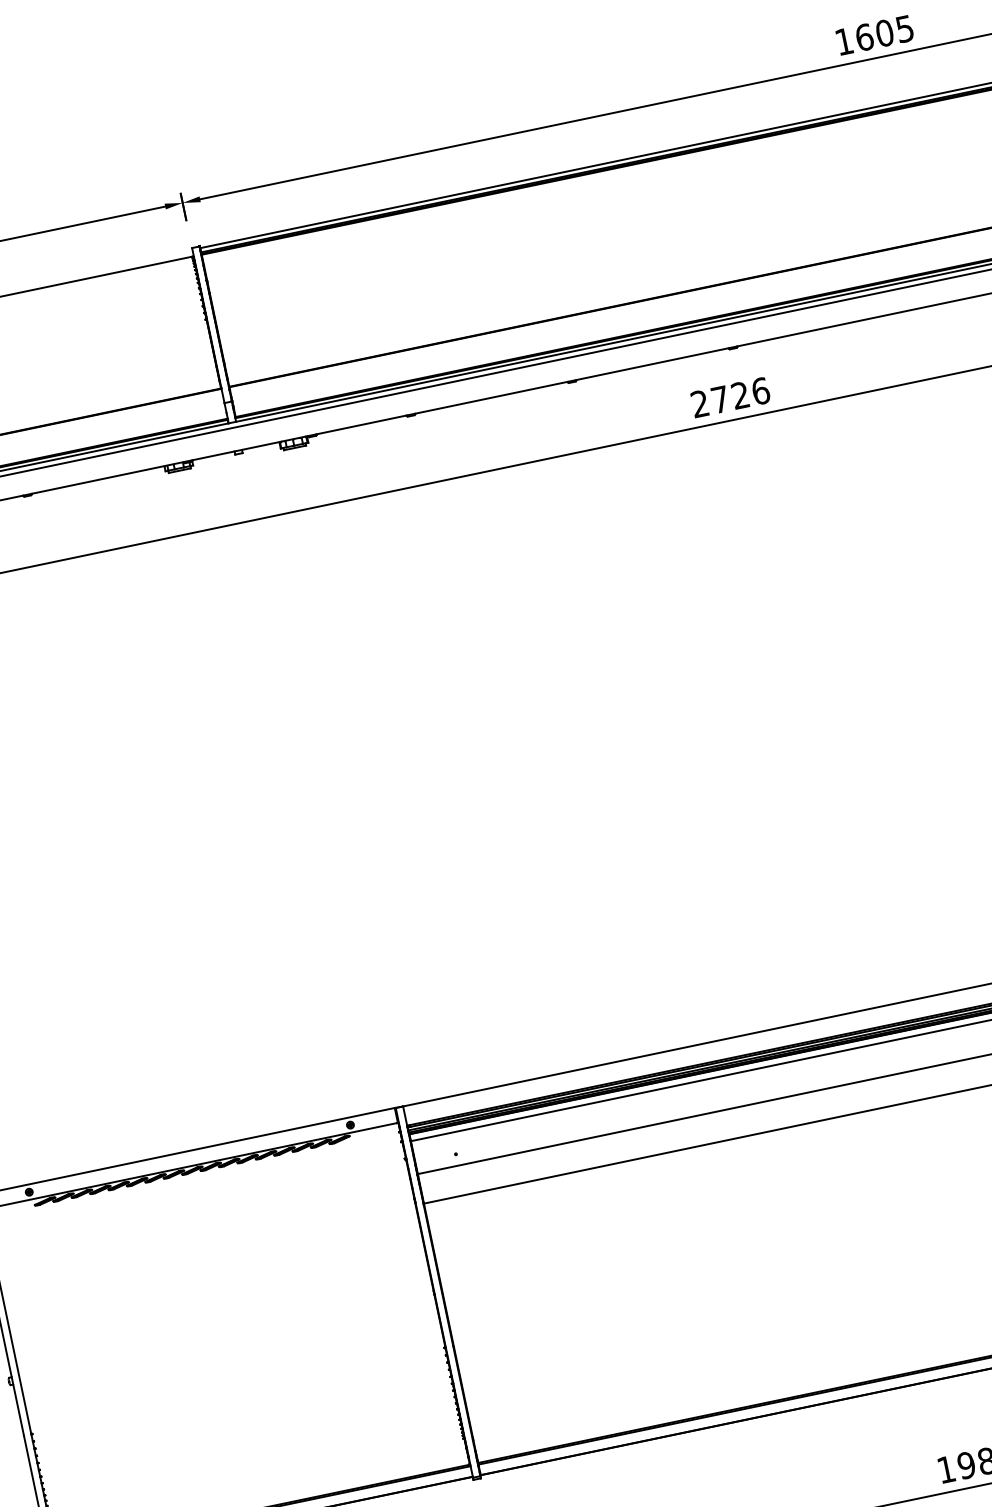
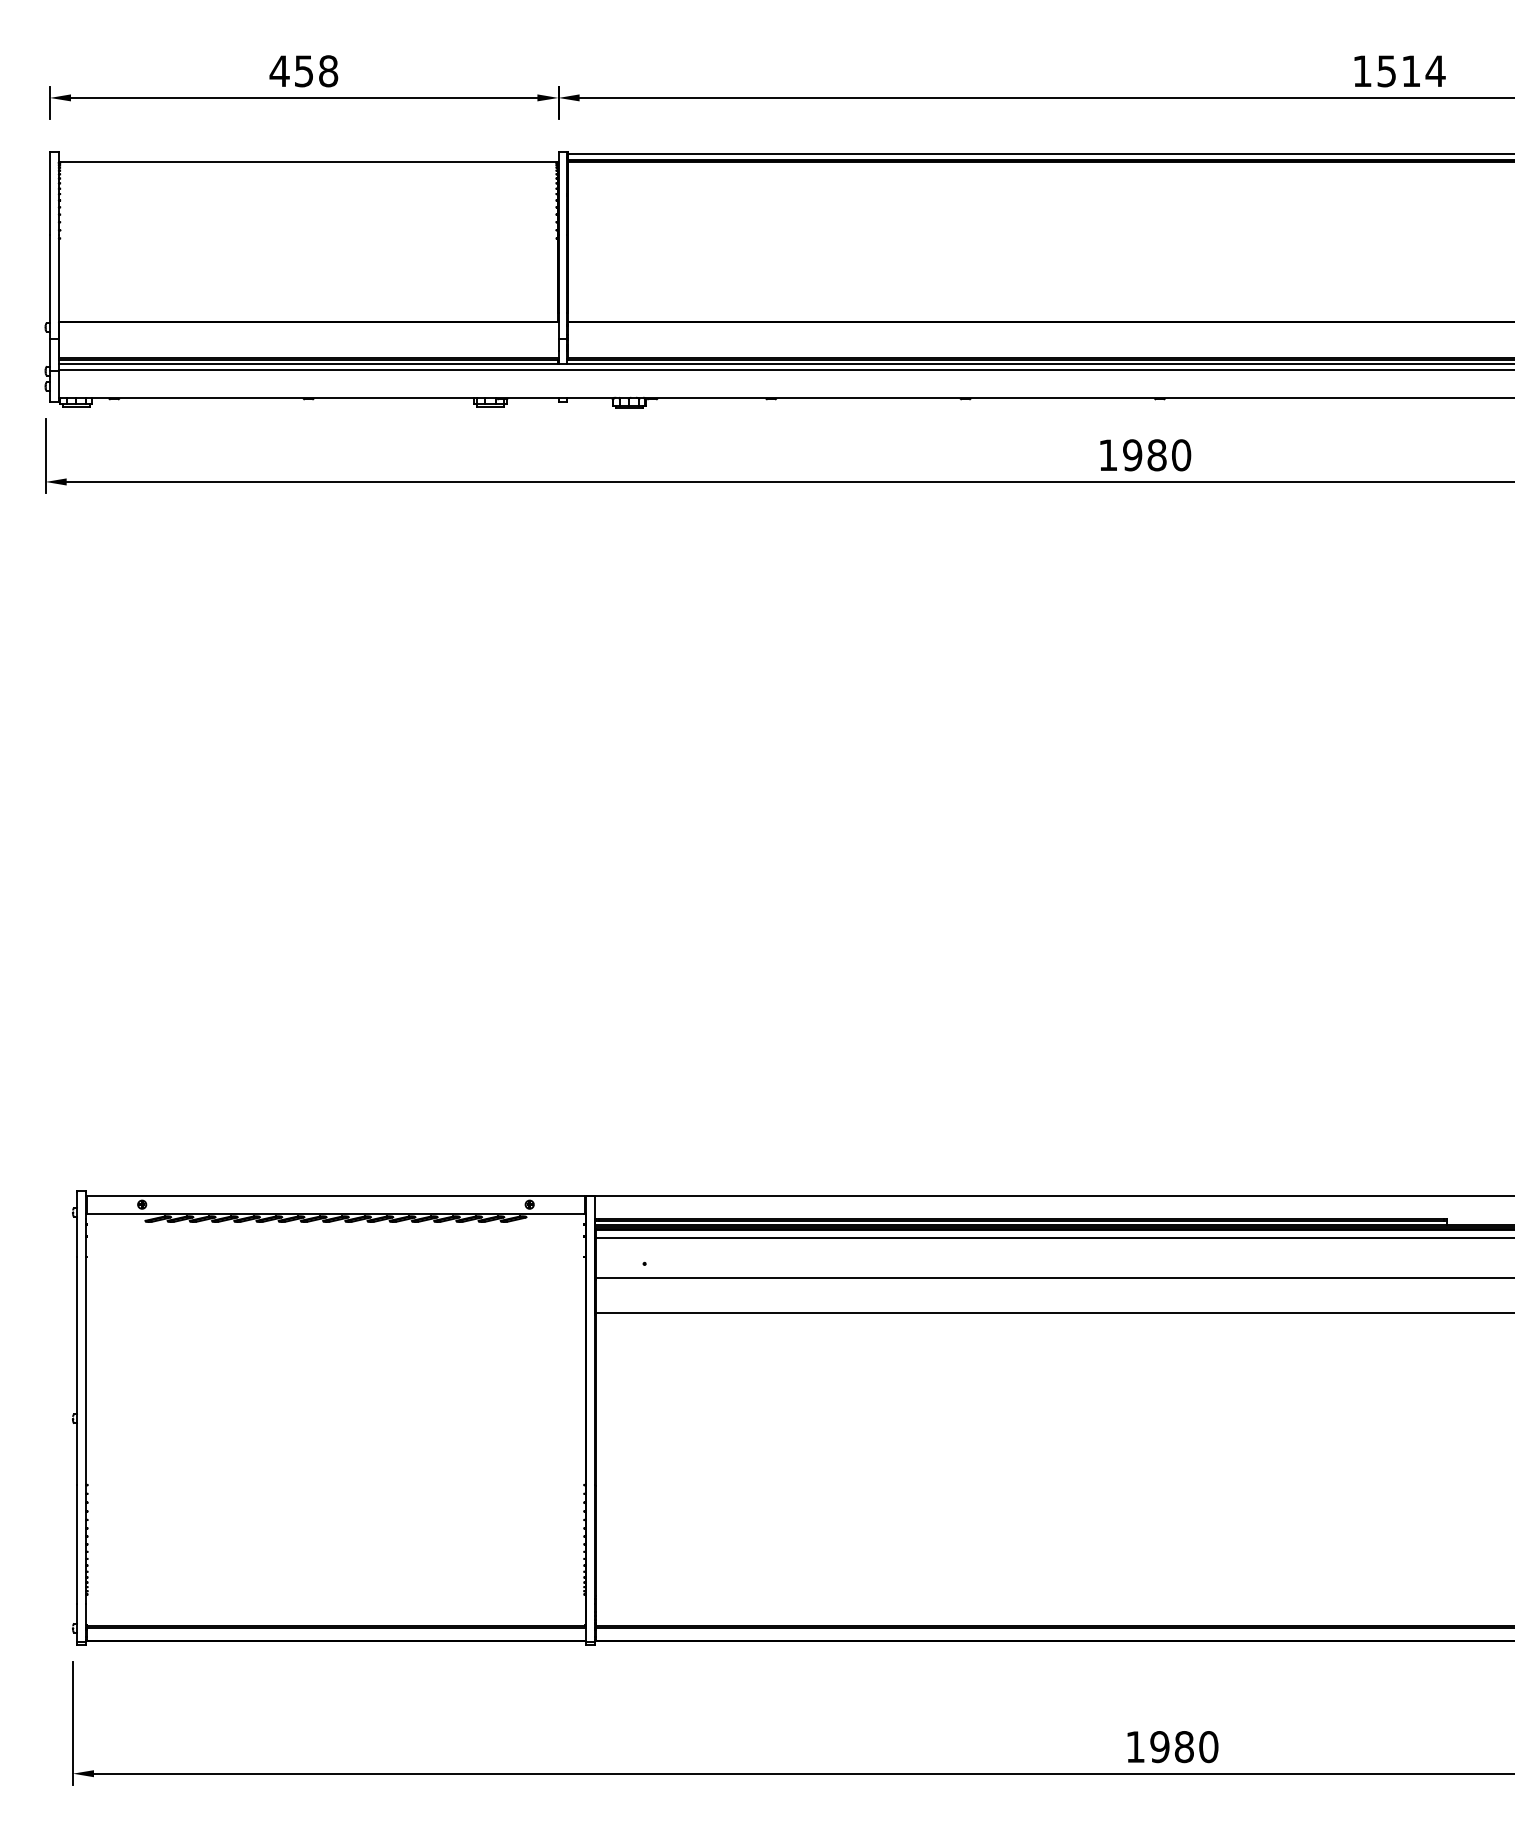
text: (885, 33) -> (1411, 71), 1605 -> 1514
text: (731, 397) -> (1145, 455), 2726 -> 1980

